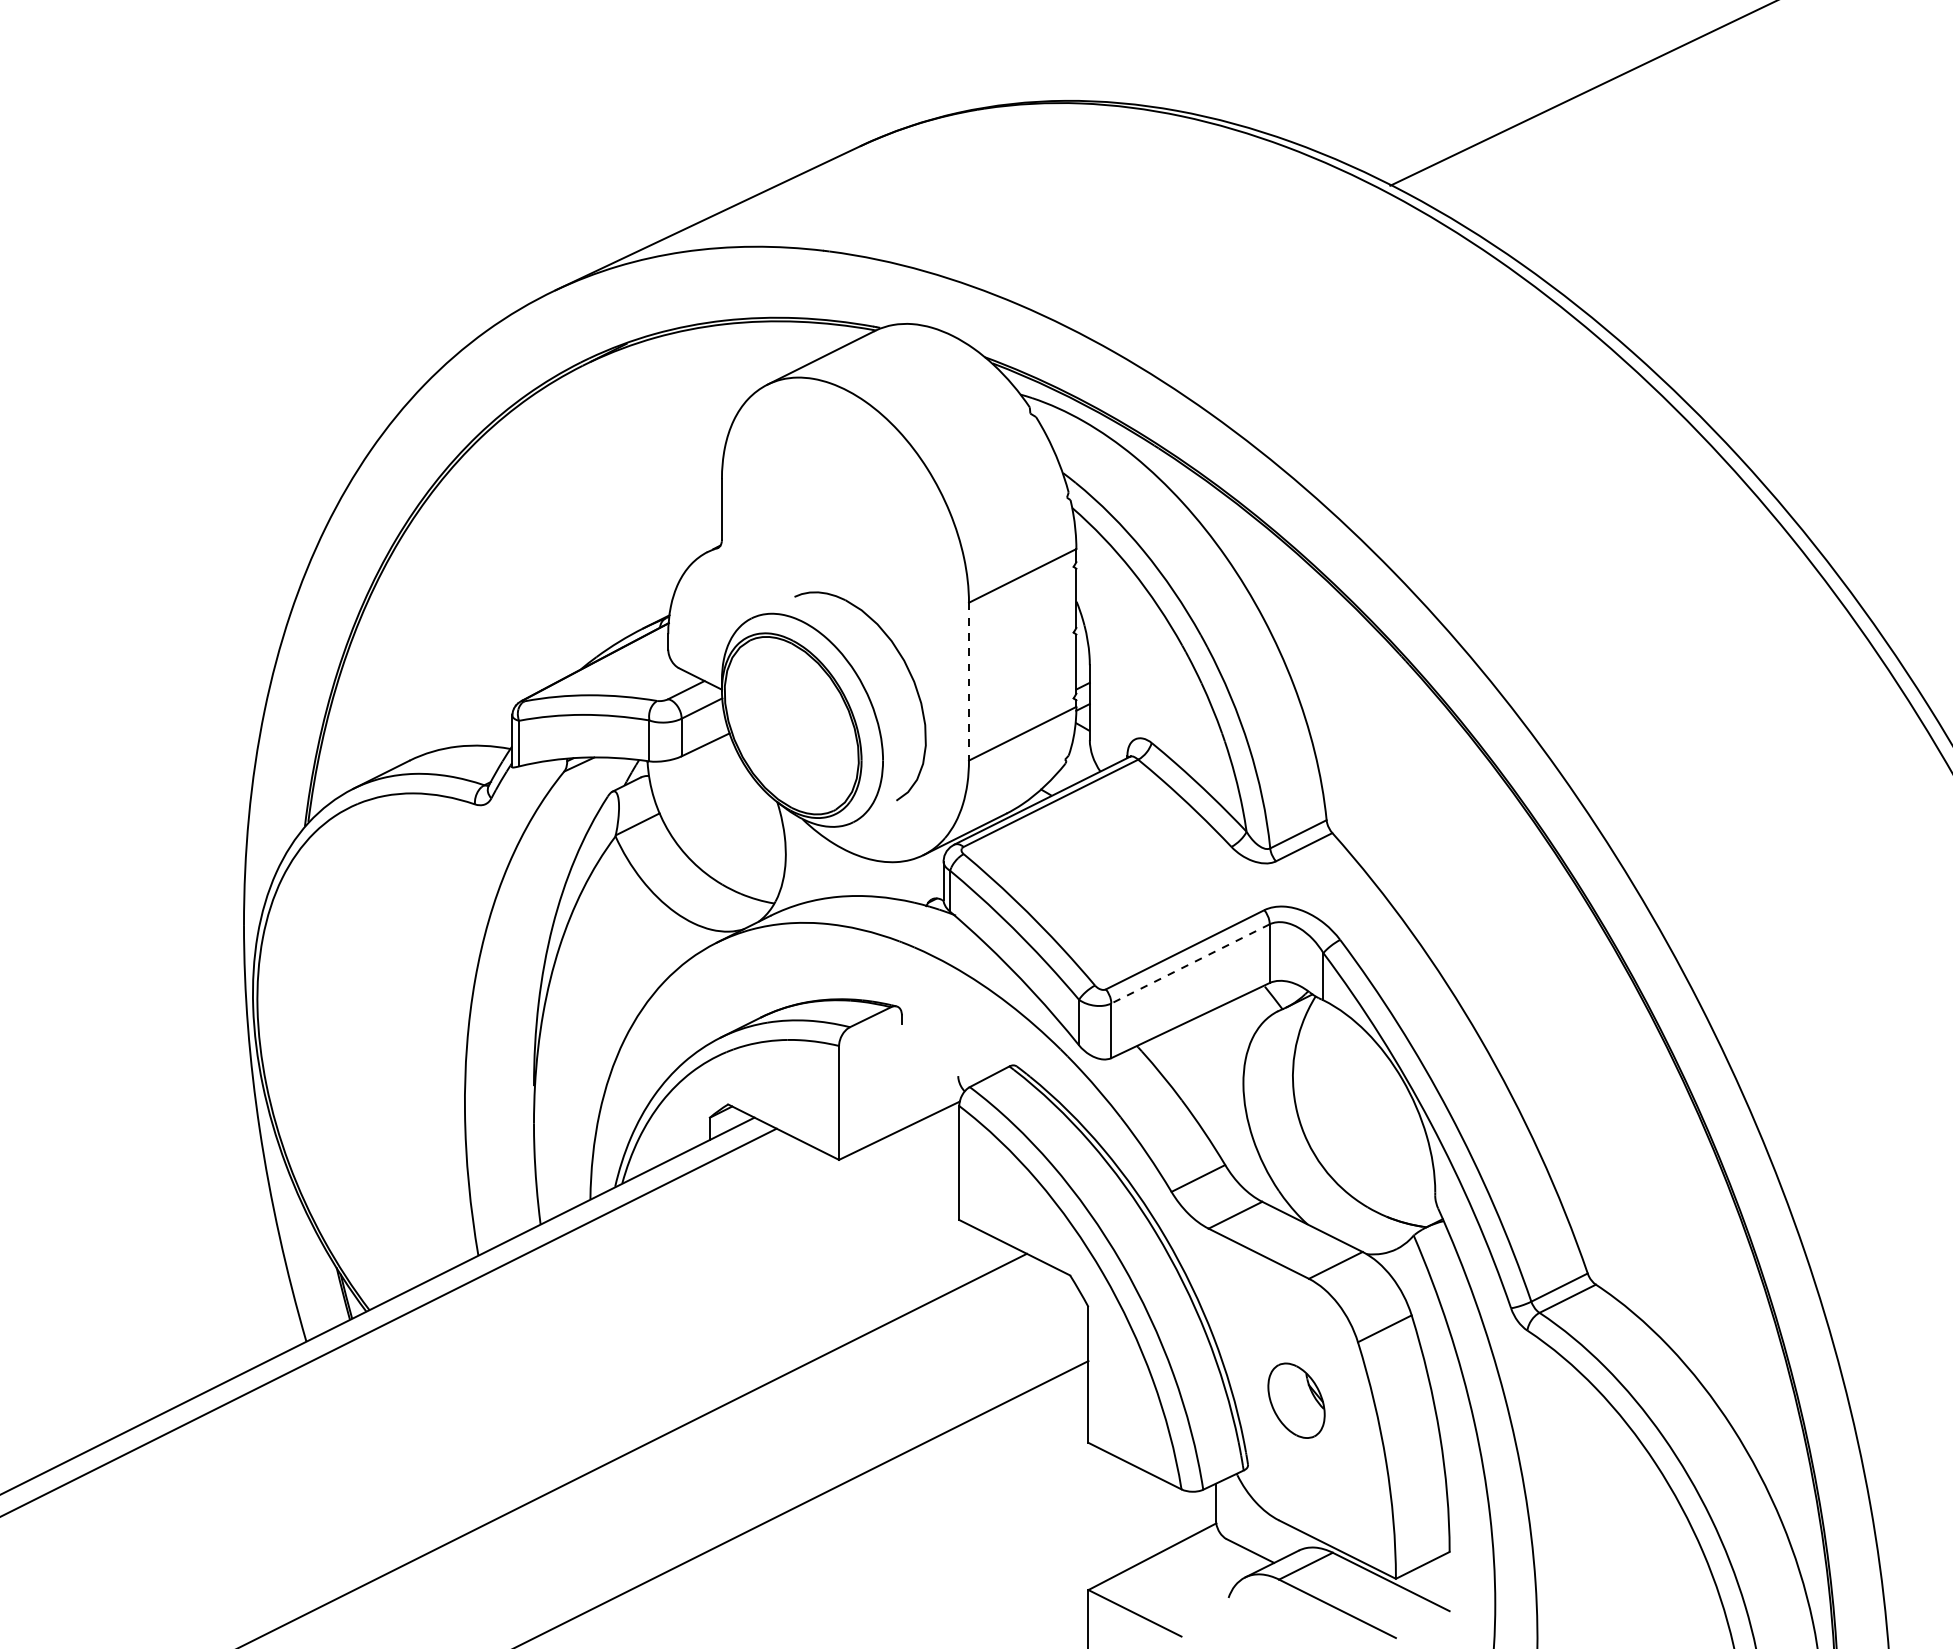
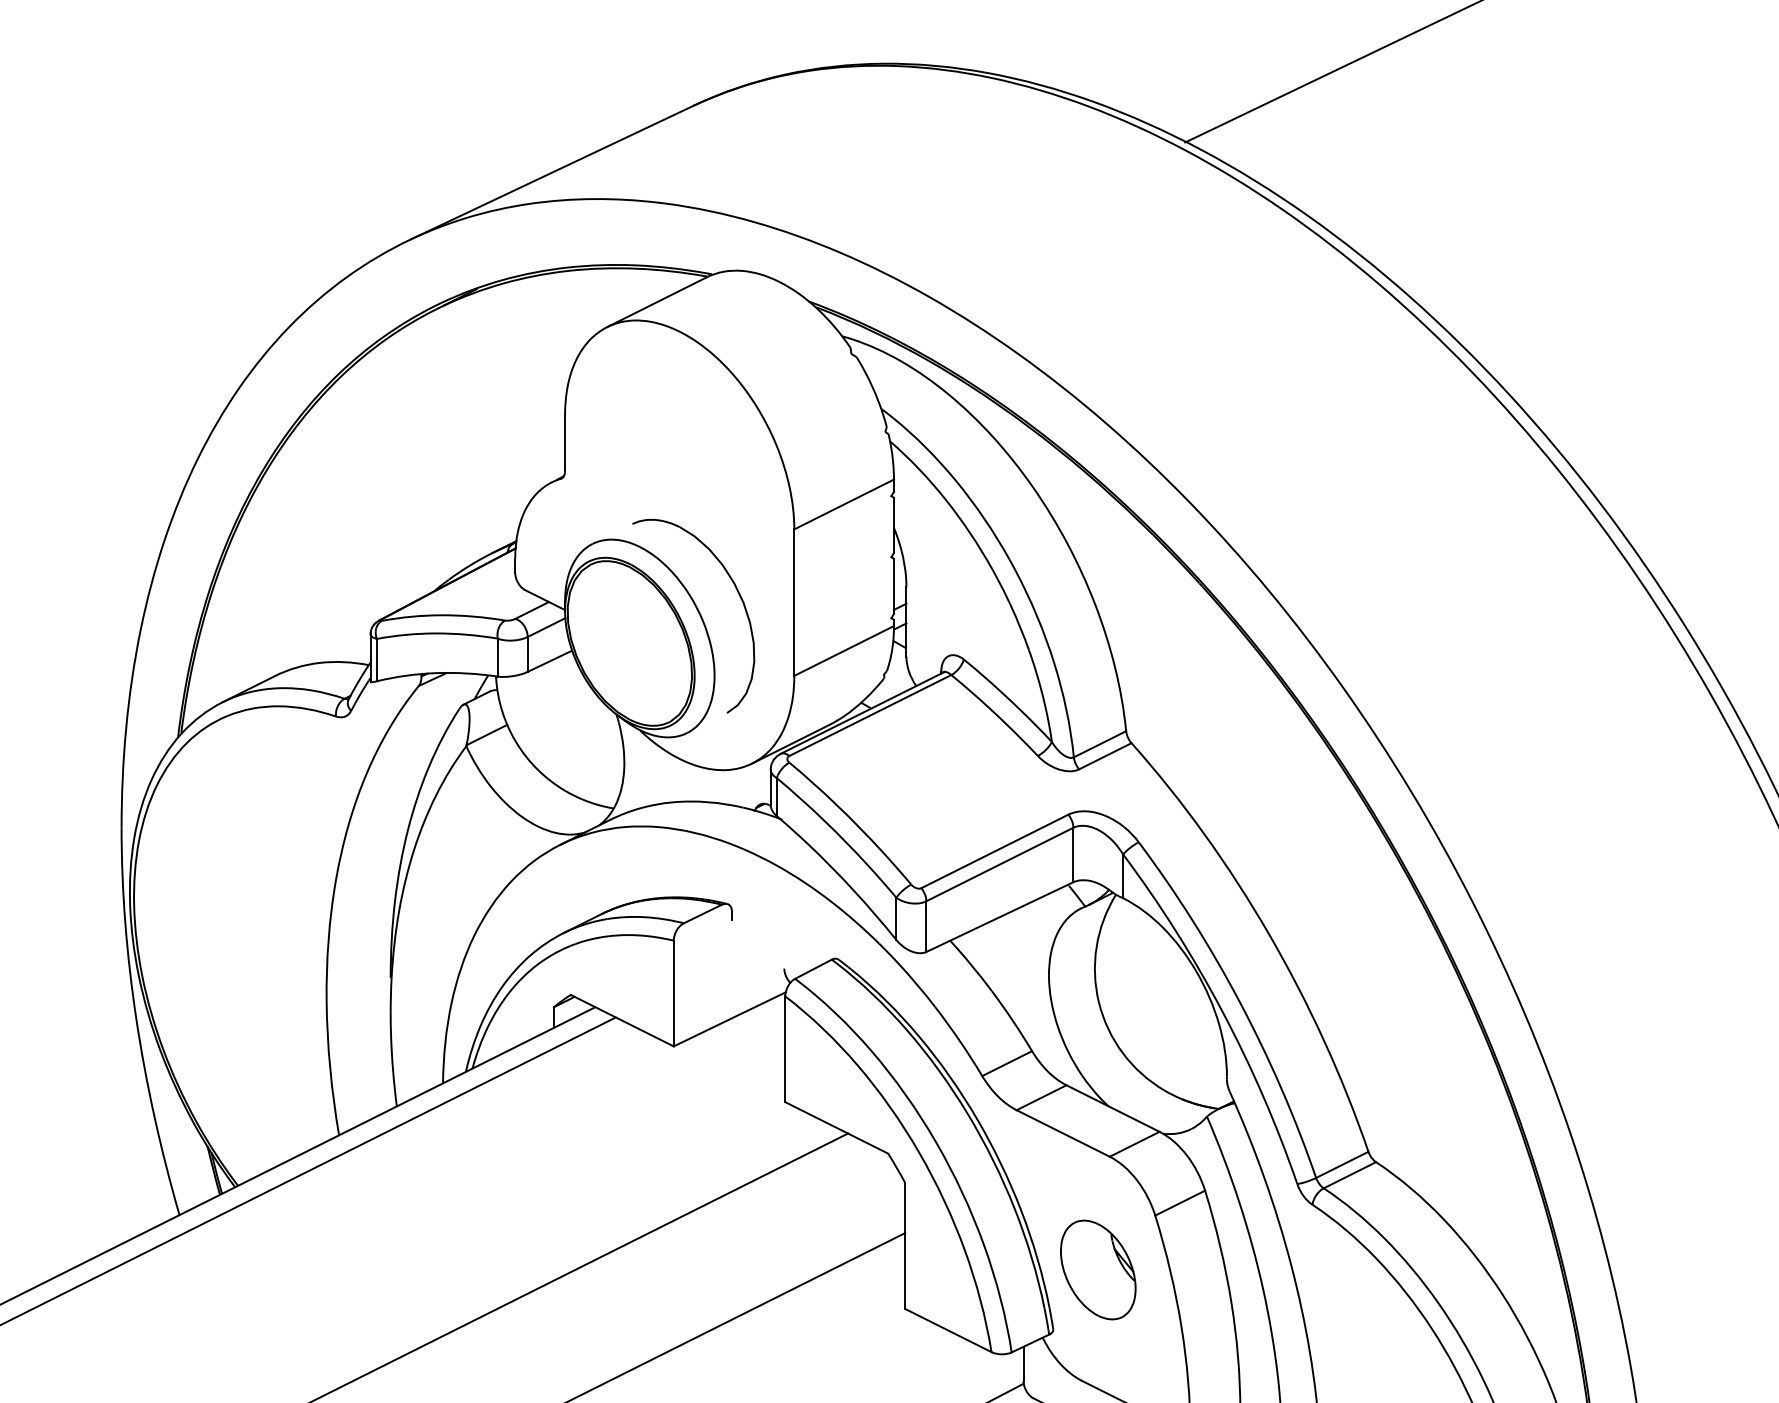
line: (968, 681) -> (793, 602), dashed -> solid
line: (1190, 963) -> (999, 864), dashed -> solid
part: (1296, 1400) -> (1098, 1269), size x1.43

